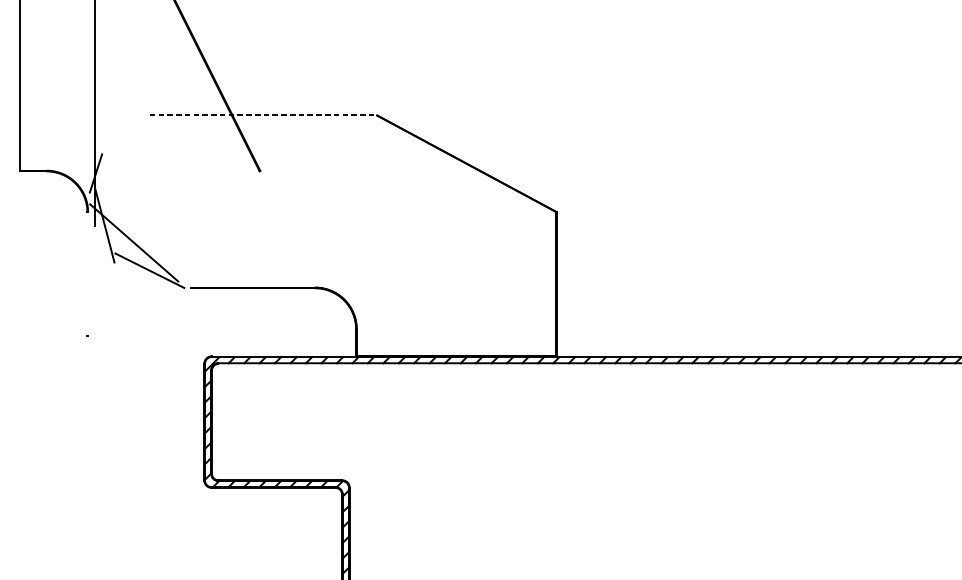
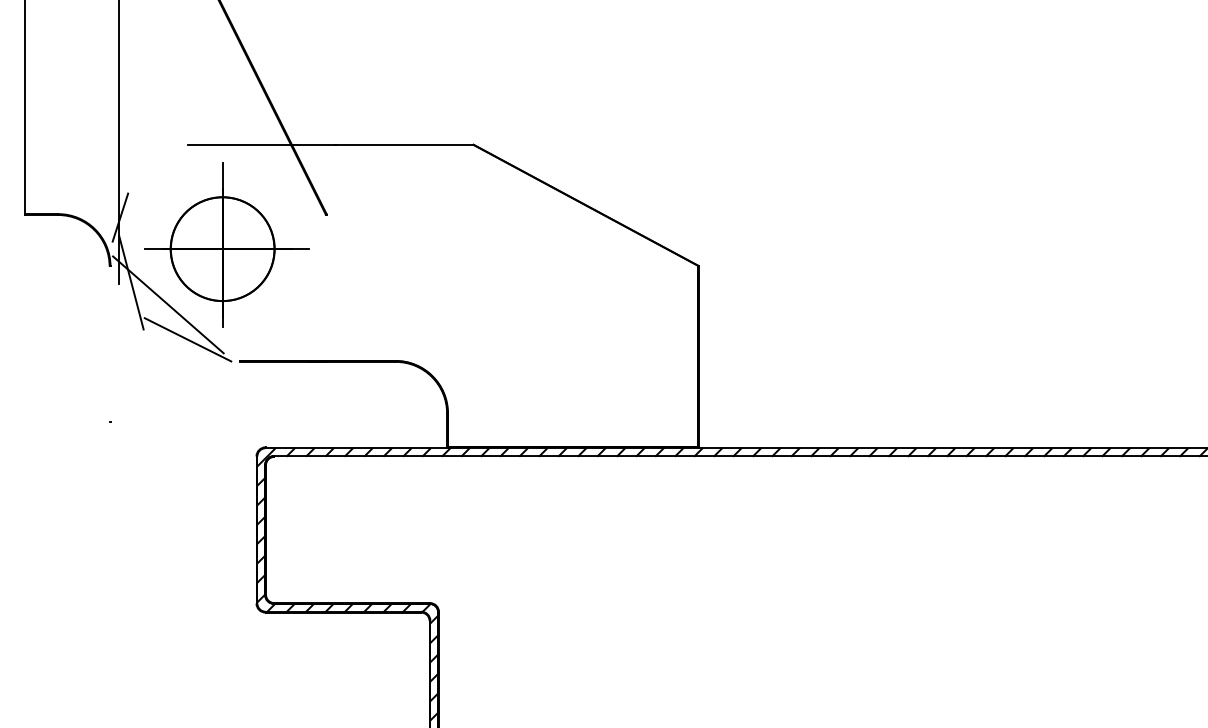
line: (263, 115) -> (330, 144), dashed -> solid
part: (180, 194) -> (226, 244), added

